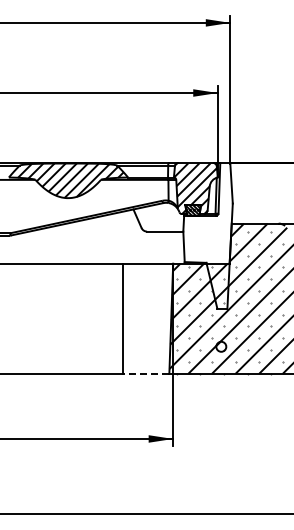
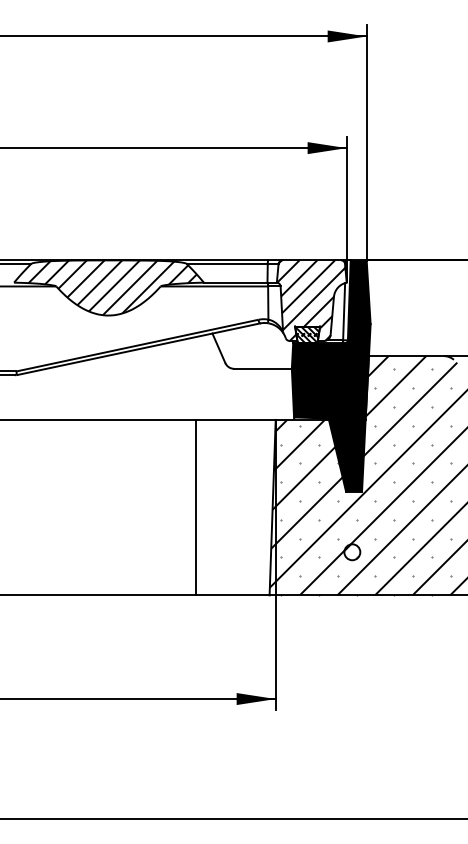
fill: (207, 235) -> (330, 375), added
line: (145, 373) -> (231, 594), dashed -> solid

